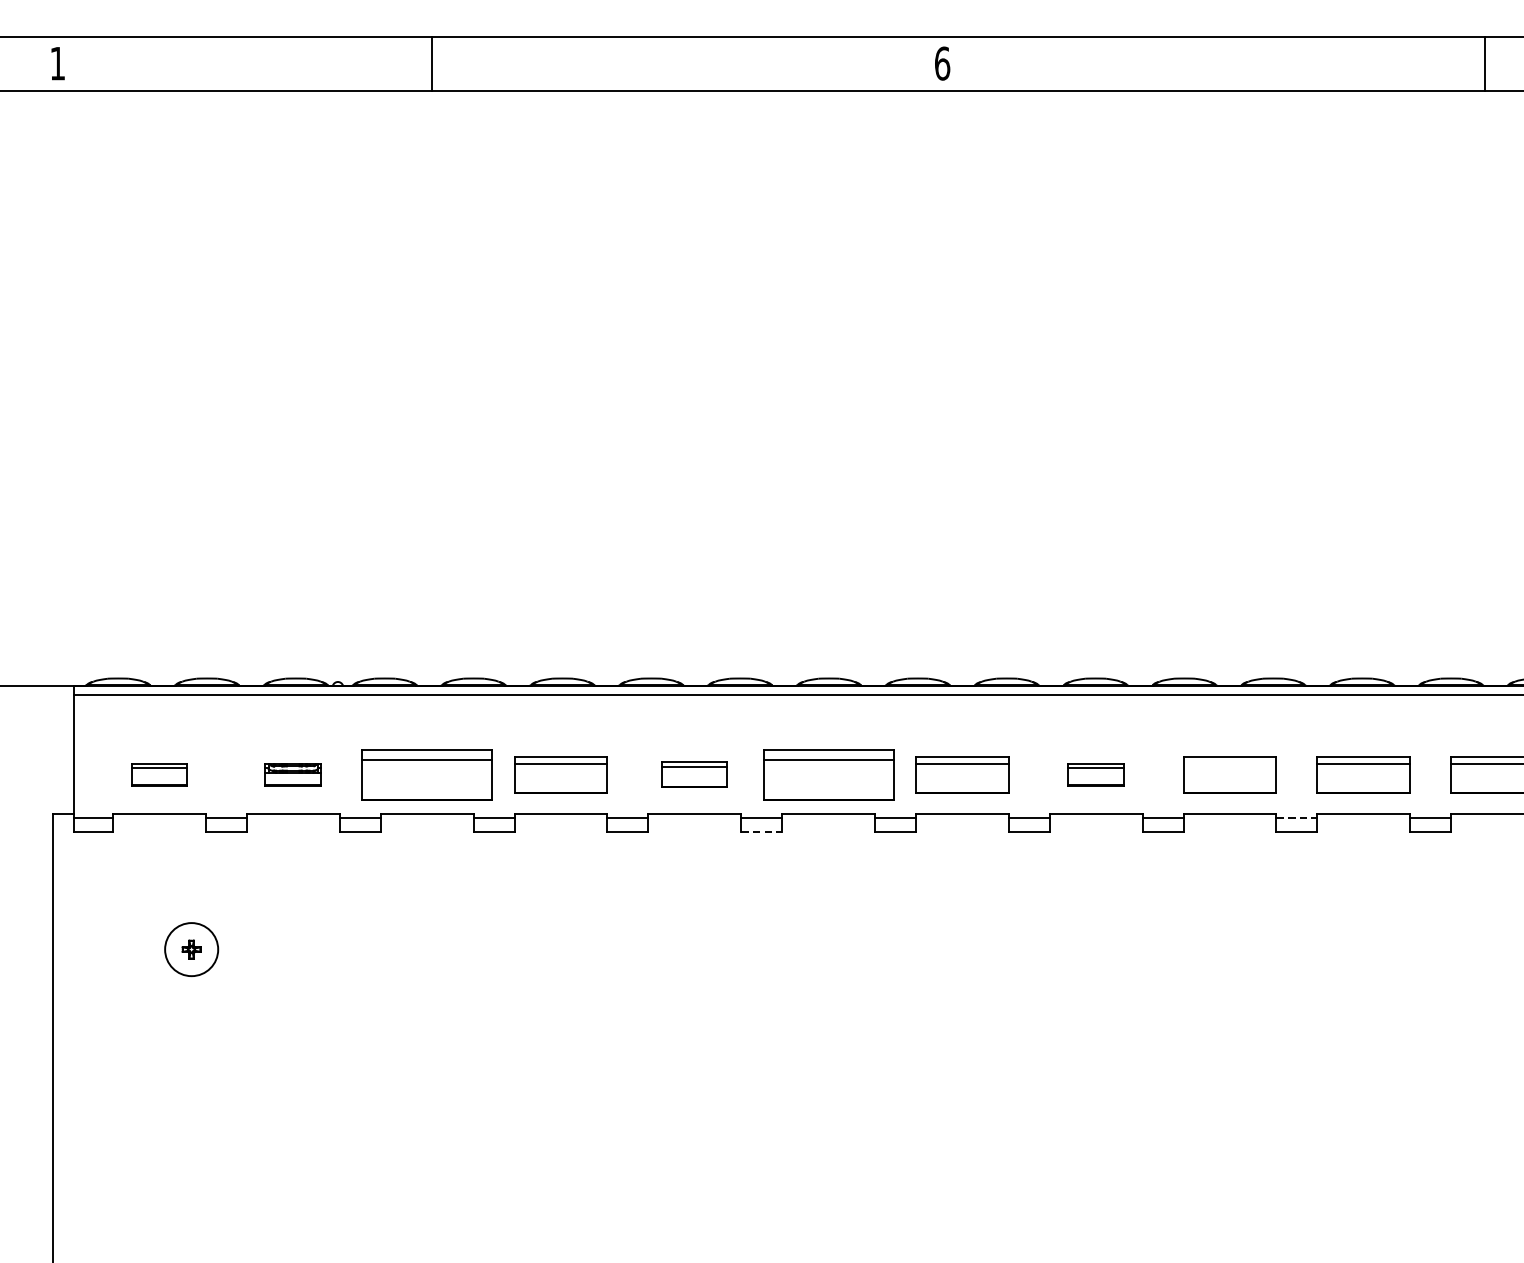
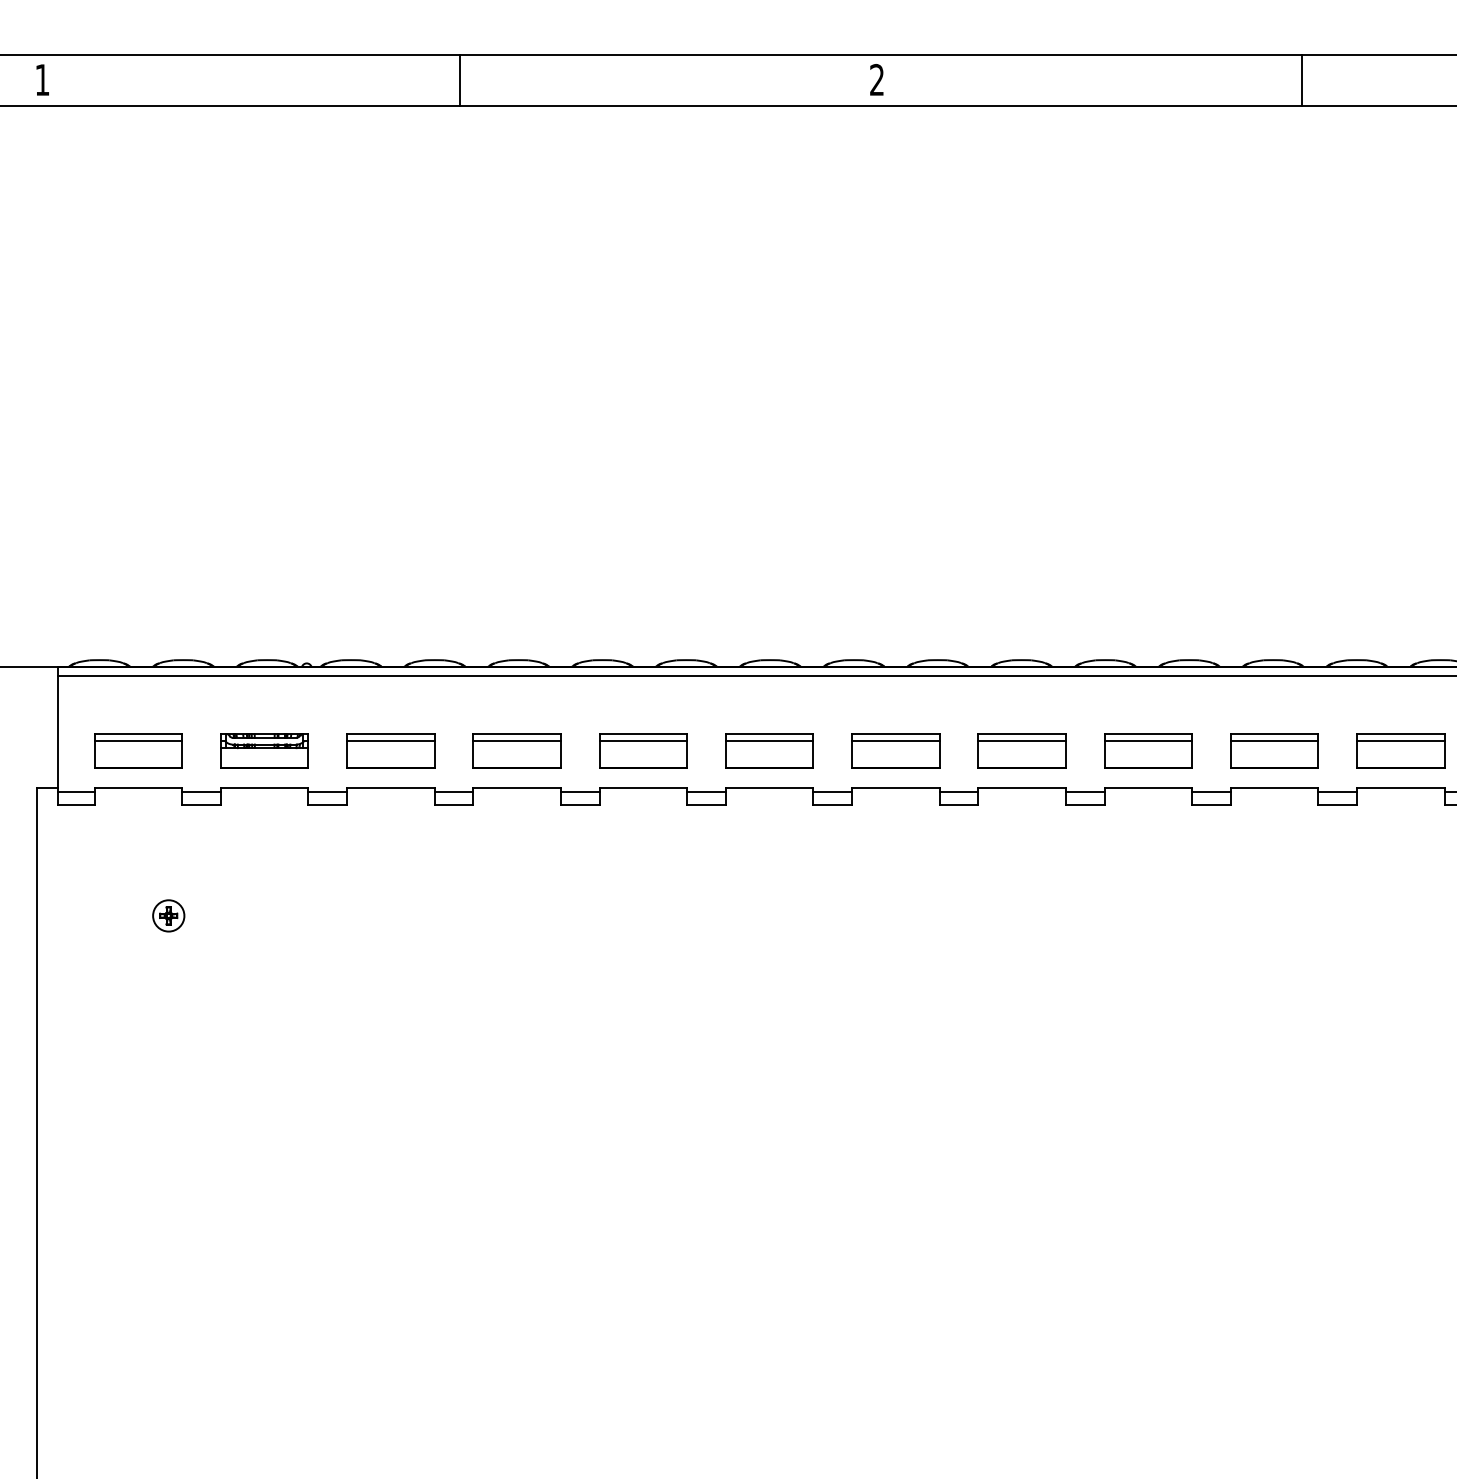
text: (942, 63) -> (877, 79), 6 -> 2
line: (431, 64) -> (460, 80), moved
line: (1485, 64) -> (1302, 80), moved
line: (1230, 763) -> (1148, 740), added
part: (159, 774) -> (138, 750), size x1.67
part: (293, 774) -> (264, 750), size x1.67
part: (426, 774) -> (390, 750), size x0.71
part: (694, 774) -> (643, 750), size x1.43
part: (828, 774) -> (769, 750), size x0.71
part: (1095, 774) -> (1021, 750), size x1.67
line: (1297, 817) -> (1212, 791), dashed -> solid
line: (762, 831) -> (707, 804), dashed -> solid
circle: (191, 949) -> (168, 915), size x0.62

